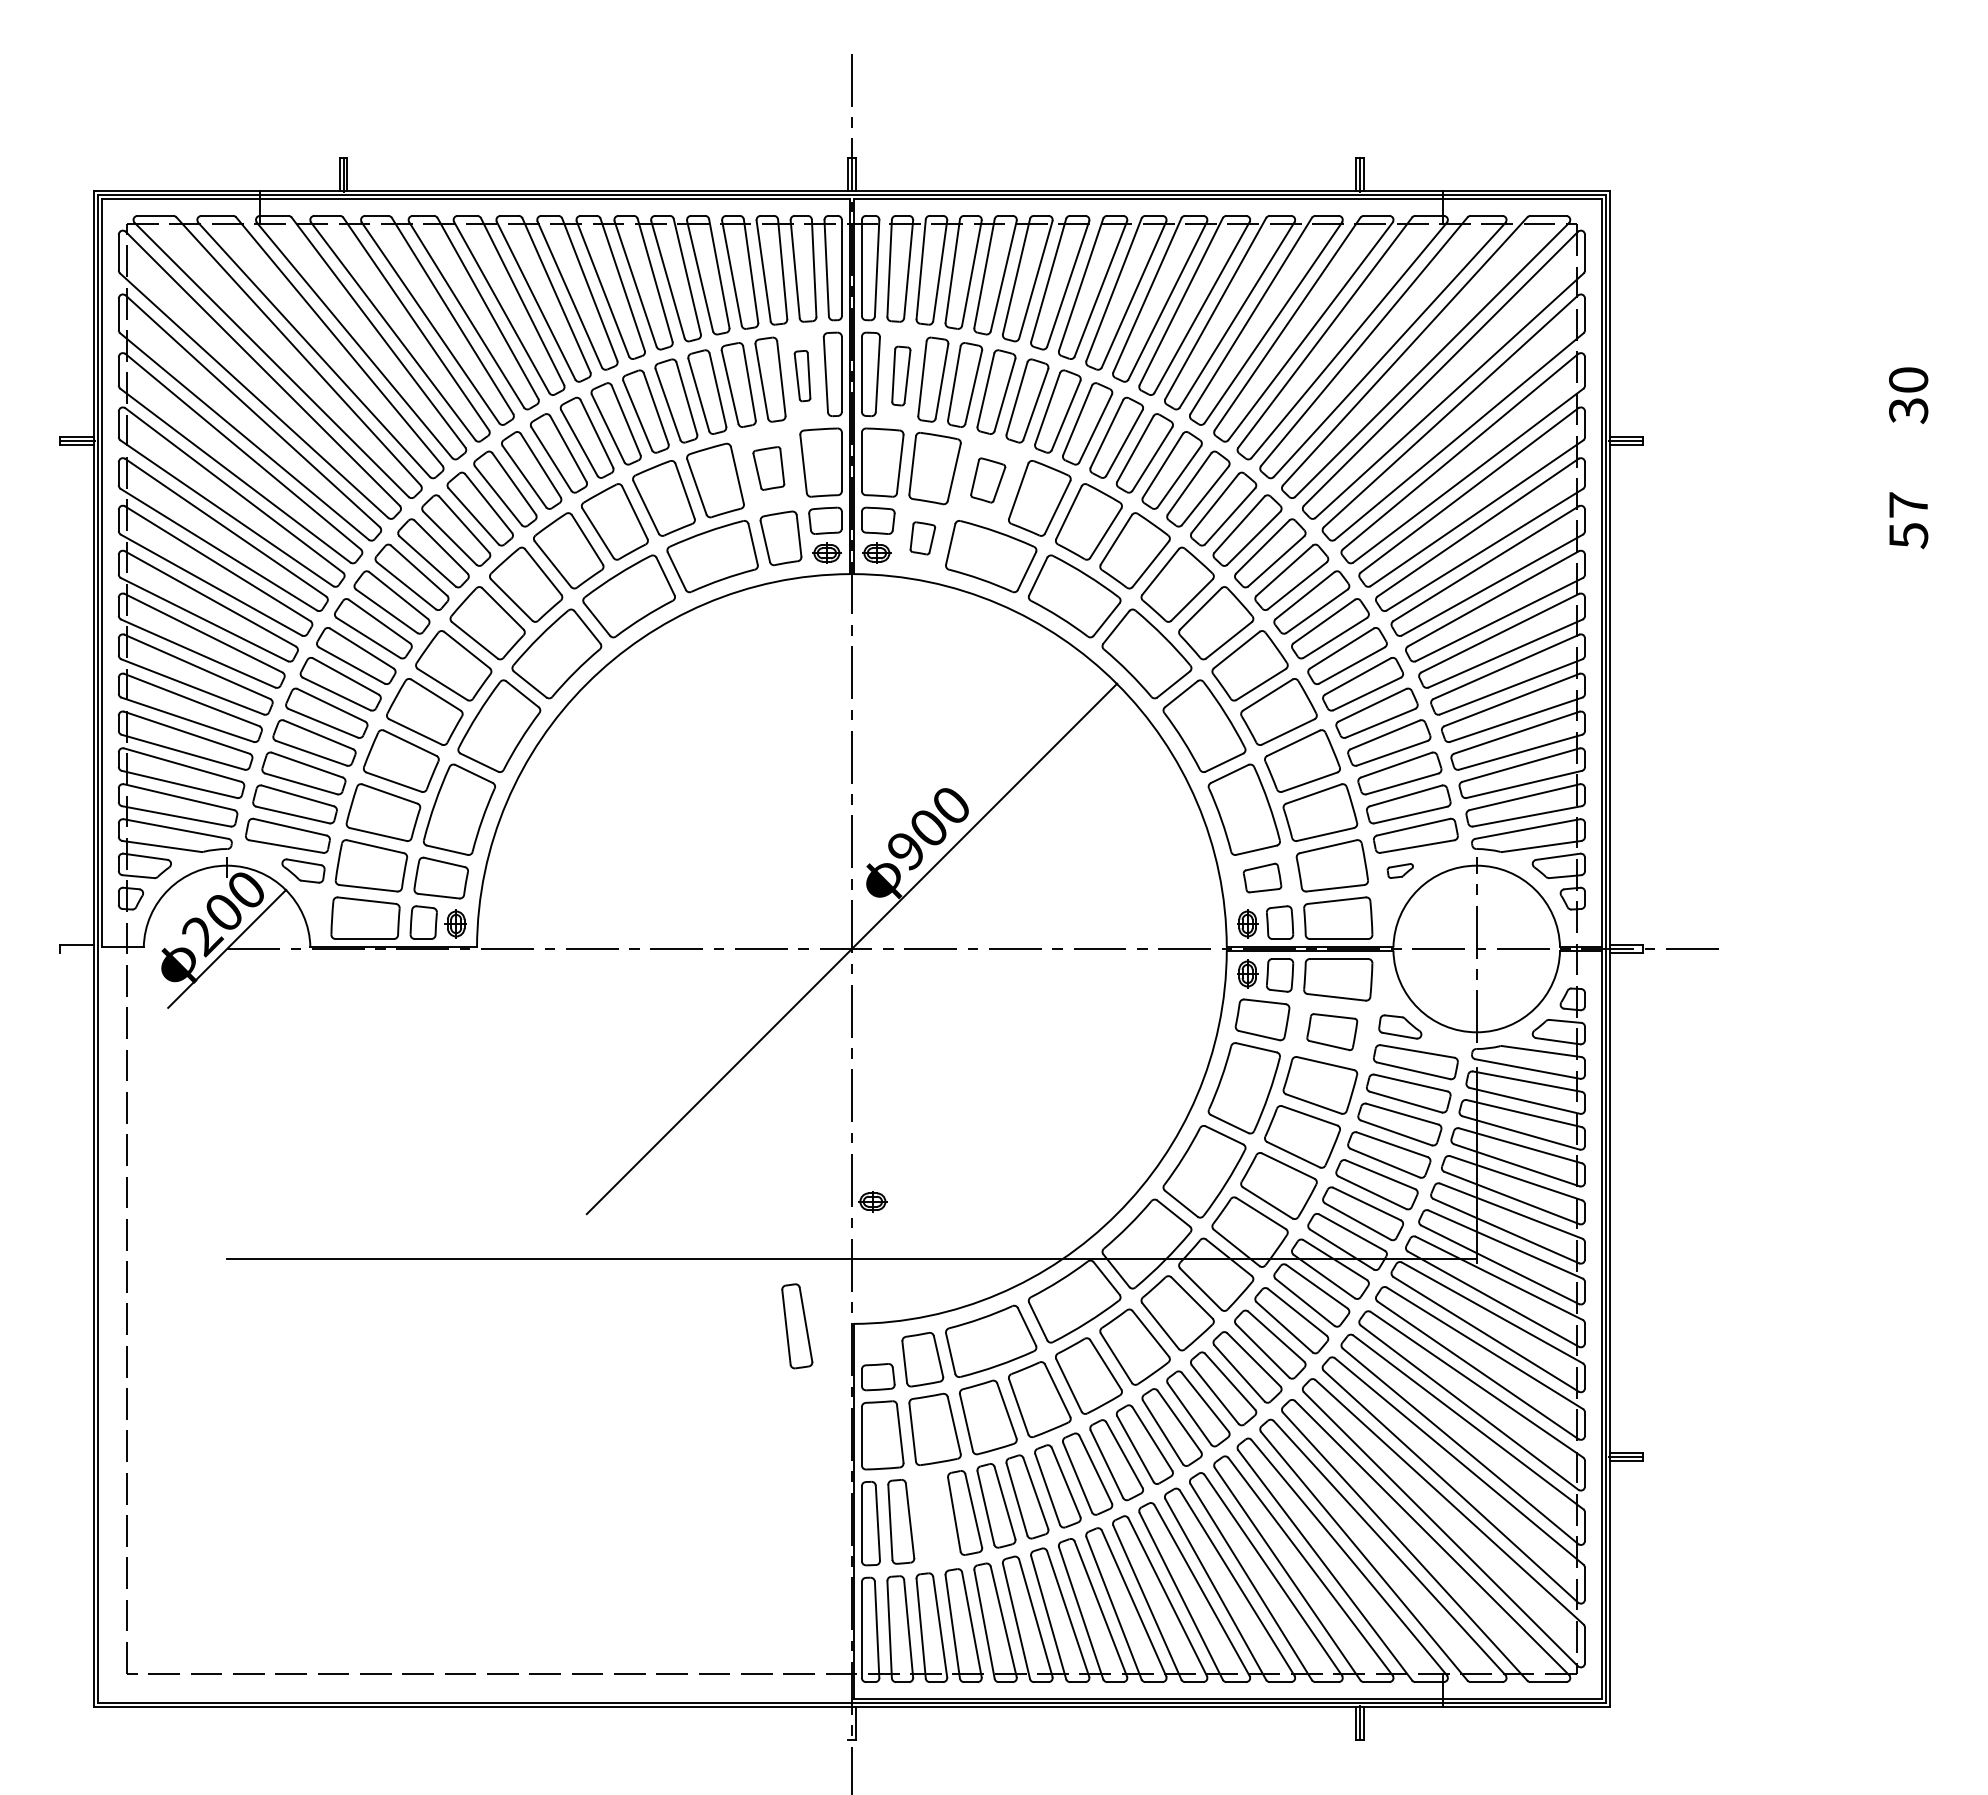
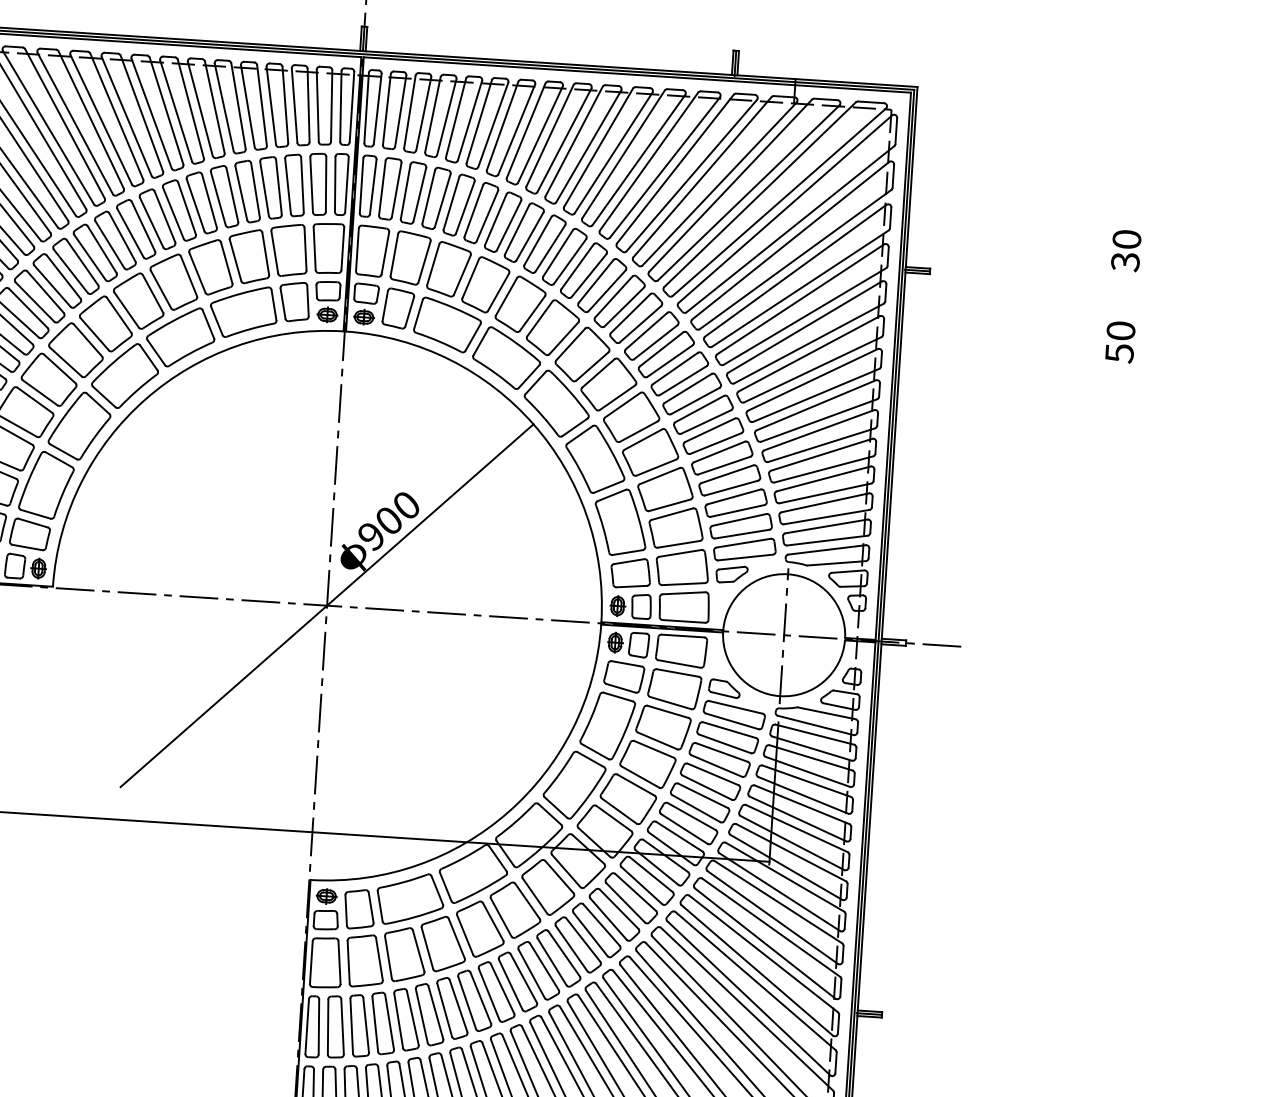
part: (802, 375) -> (318, 183), size x1.67
part: (901, 375) -> (390, 188), size x1.43
part: (768, 468) -> (288, 250), size x1.67
part: (987, 480) -> (448, 269), size x1.67
text: (1908, 504) -> (1120, 330), 57 -> 50
part: (922, 538) -> (398, 308), size x1.67
part: (1400, 870) -> (732, 574), size x1.67
part: (1262, 877) -> (630, 572), size x1.43
part: (1331, 1031) -> (673, 688), size x1.43
part: (872, 1201) -> (326, 896), moved
part: (797, 1326) -> (359, 1026), moved

